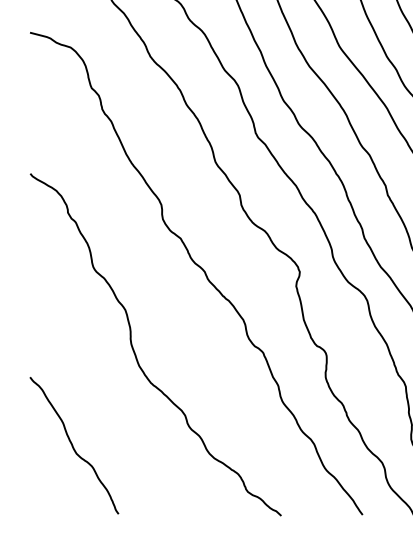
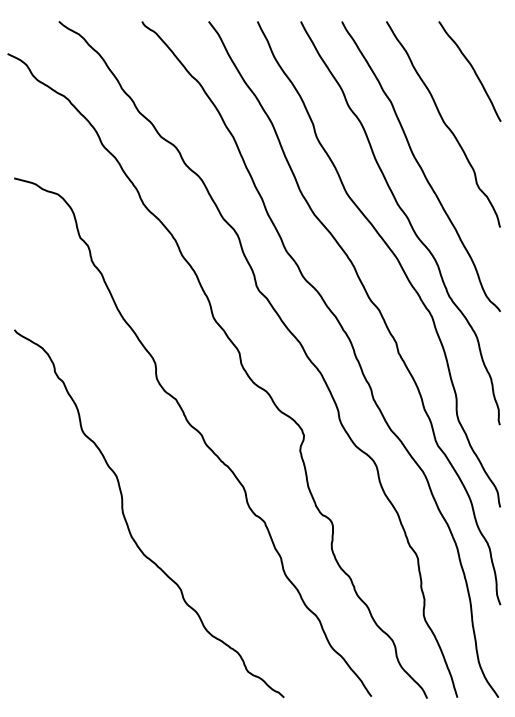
curve: (73, 445) -> (60, 622), removed

